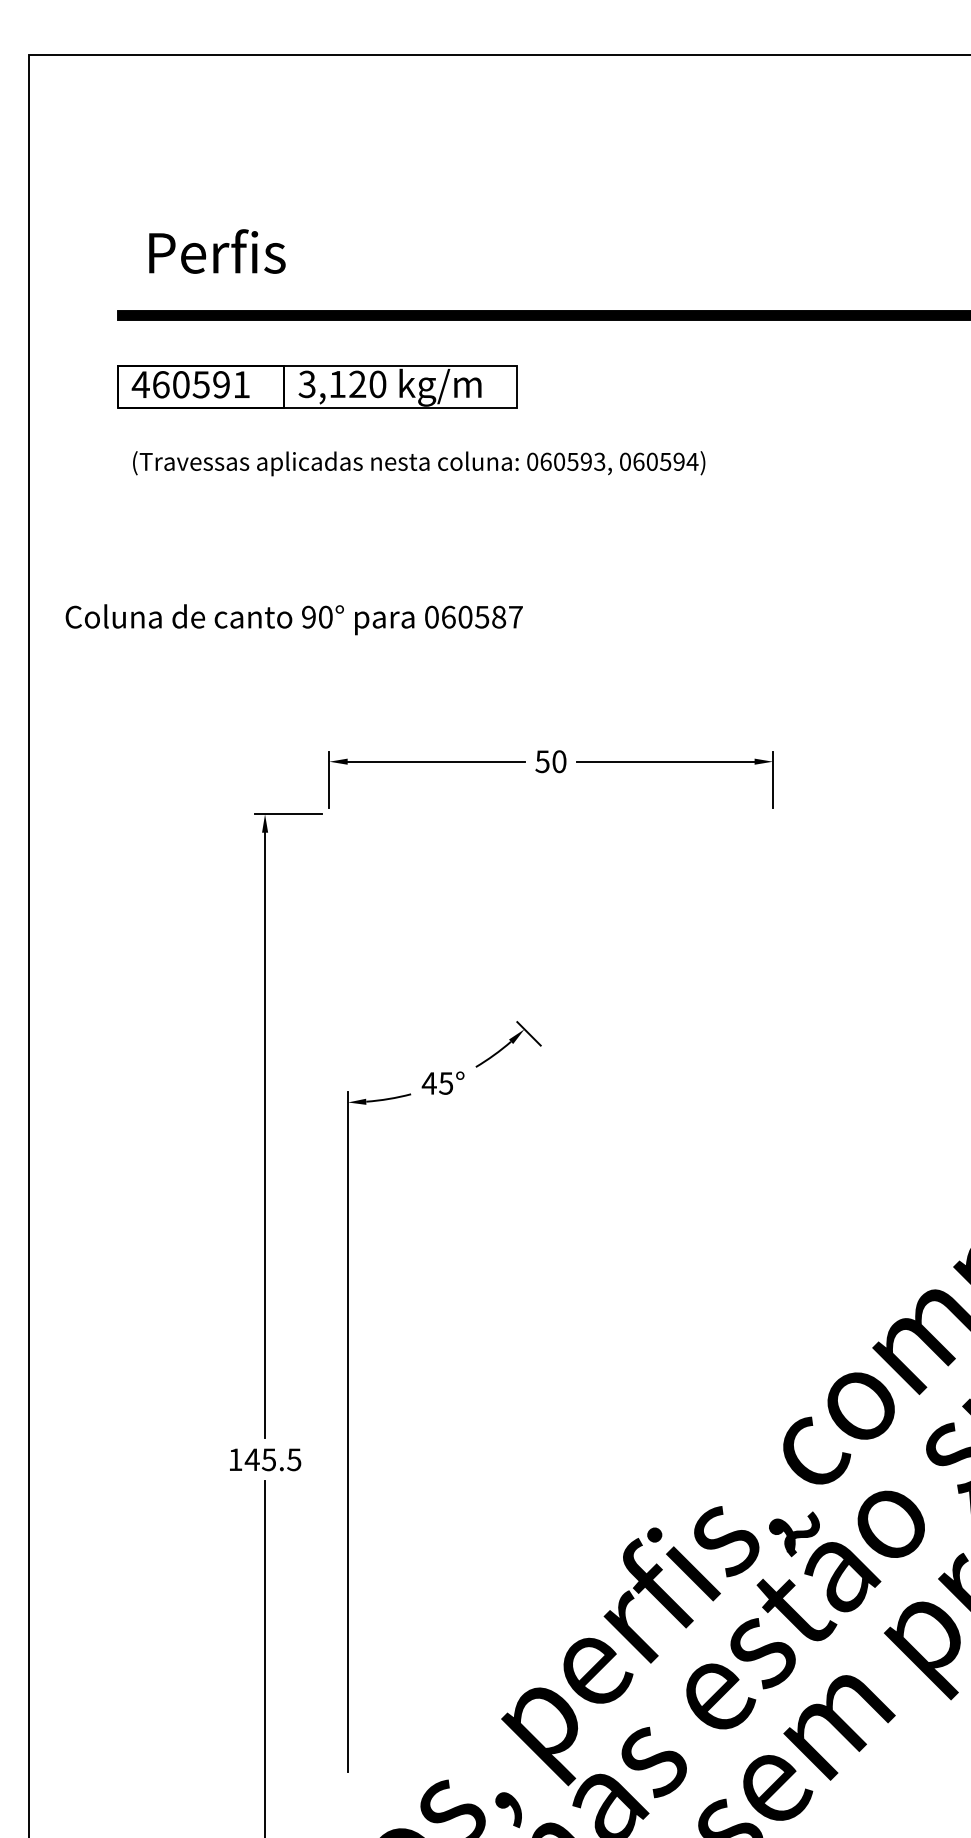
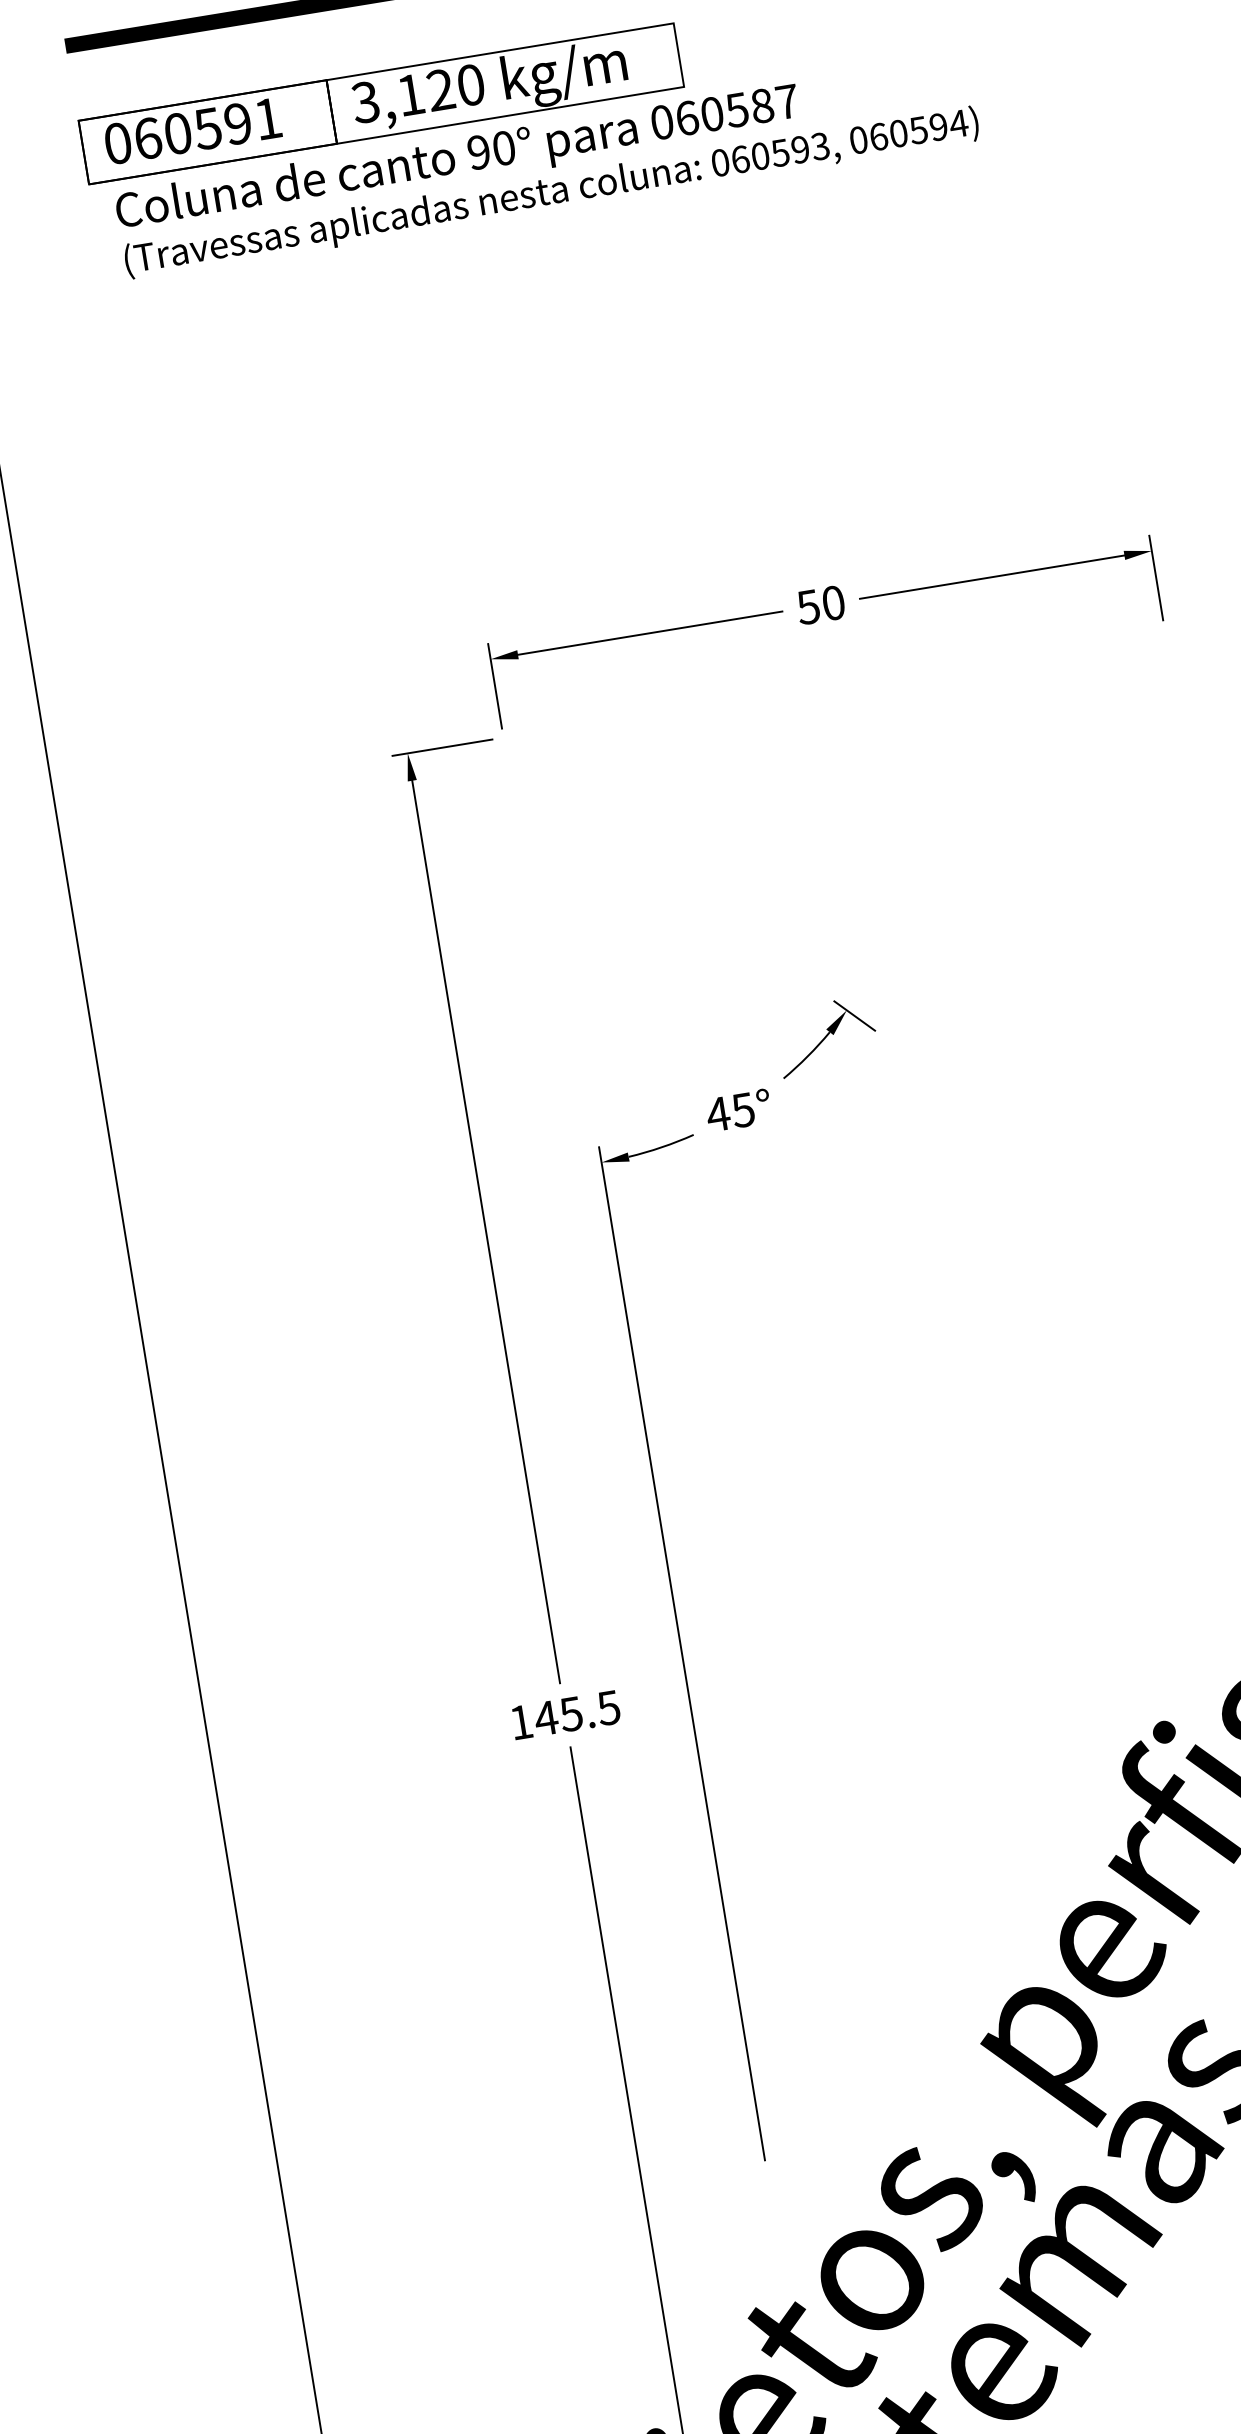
text: (140, 384) -> (117, 143), 460591 -> 060591
text: (293, 619) -> (456, 159), moved

